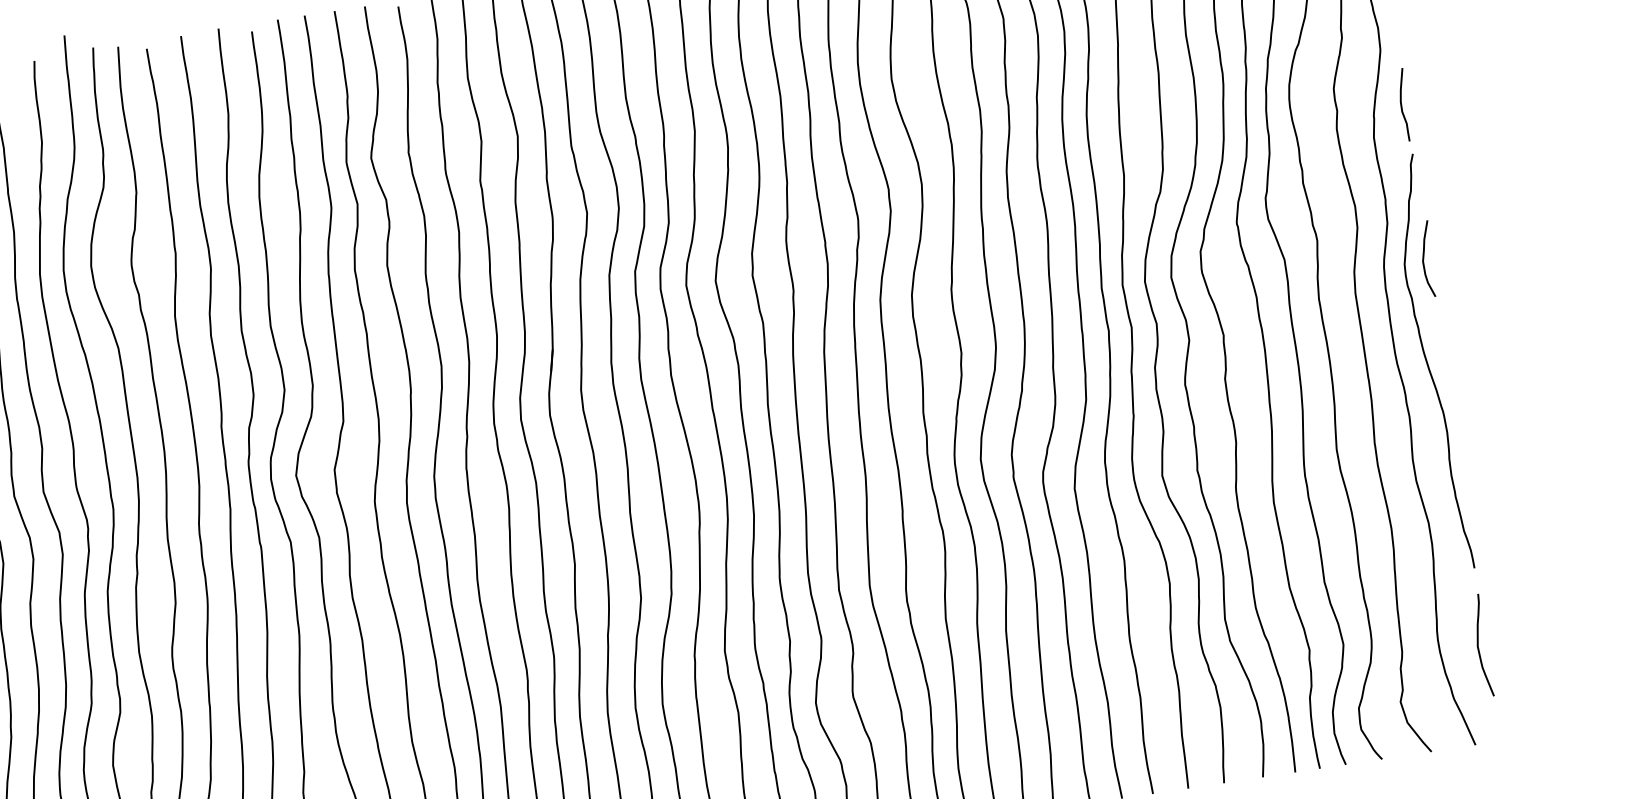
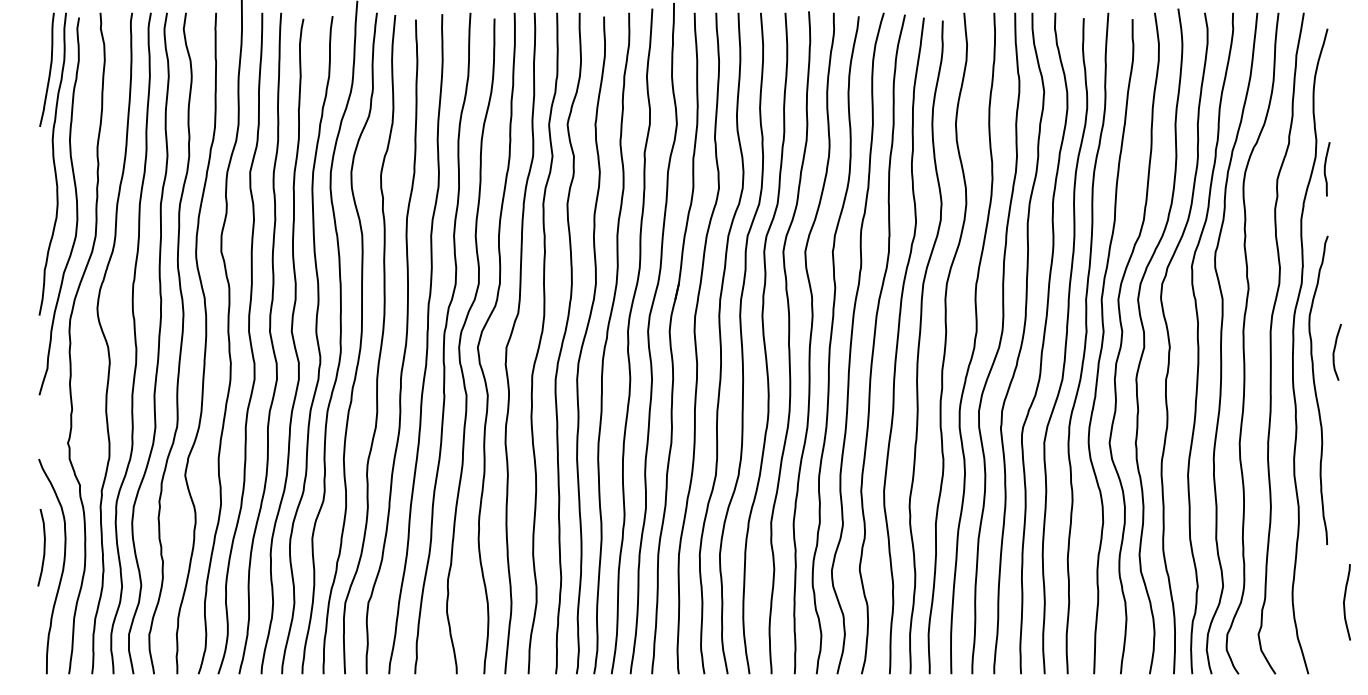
curve: (1402, 105) -> (1325, 169), moved
curve: (1425, 256) -> (1335, 350), moved
curve: (1478, 646) -> (1344, 602), moved

